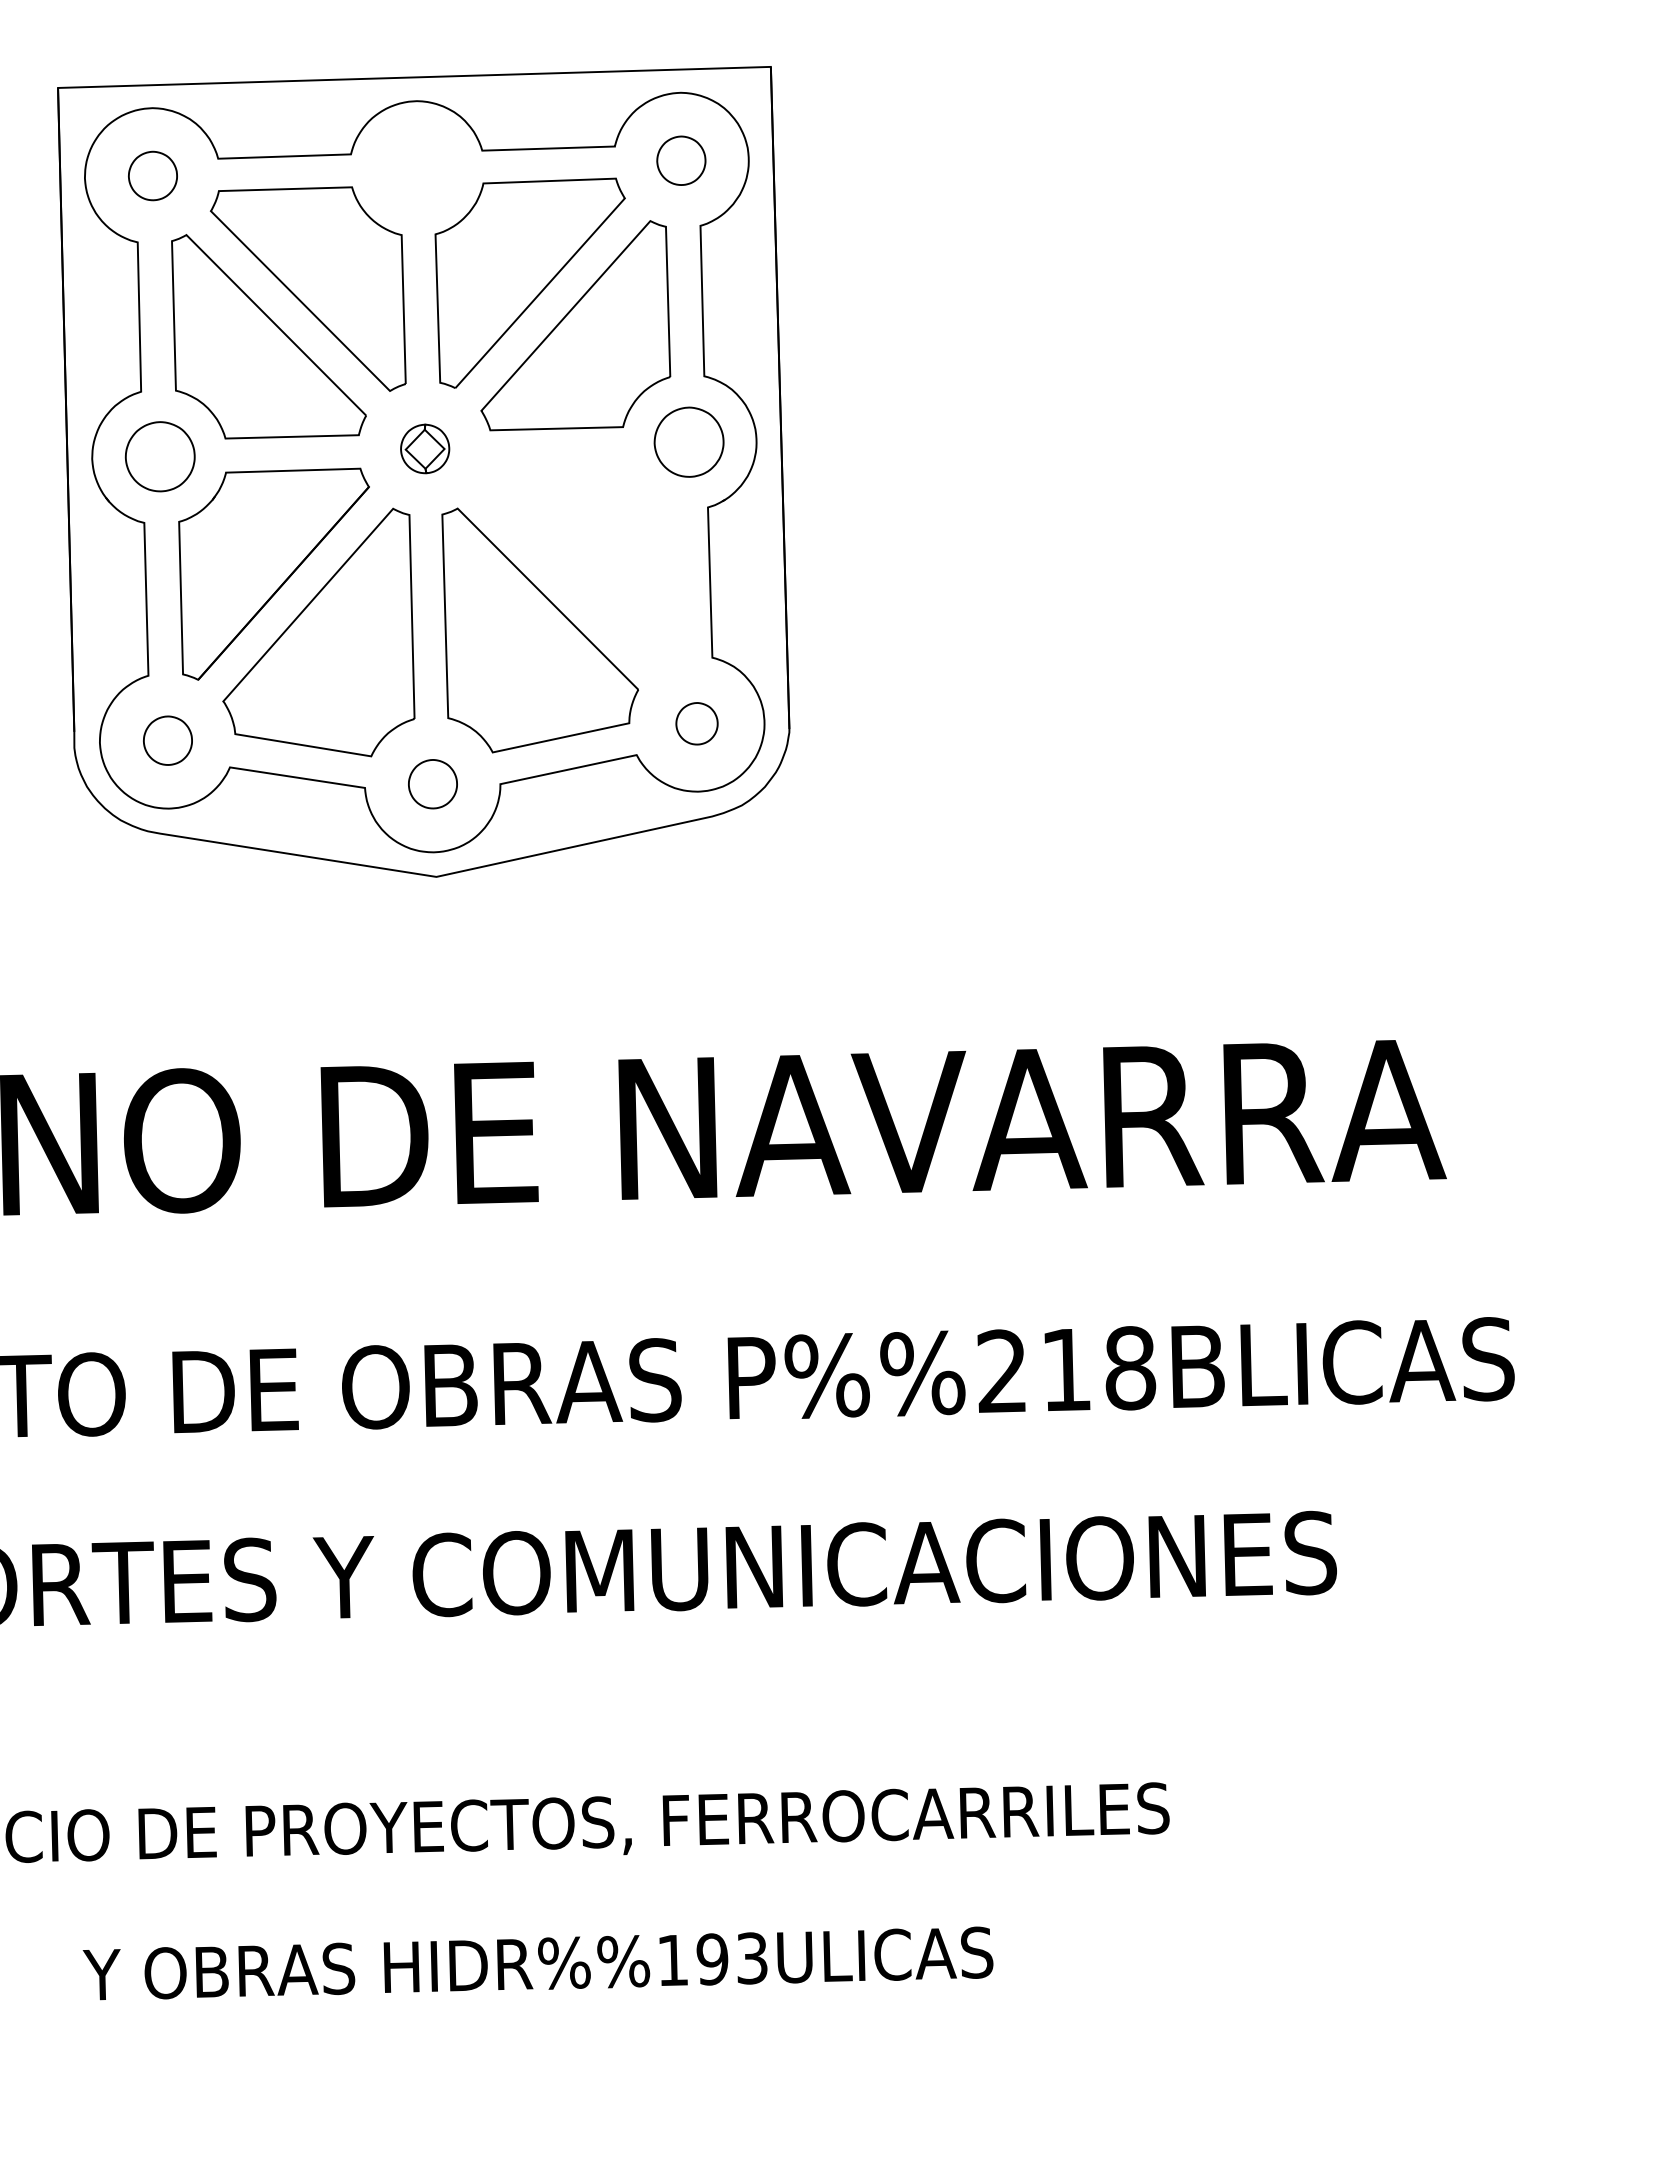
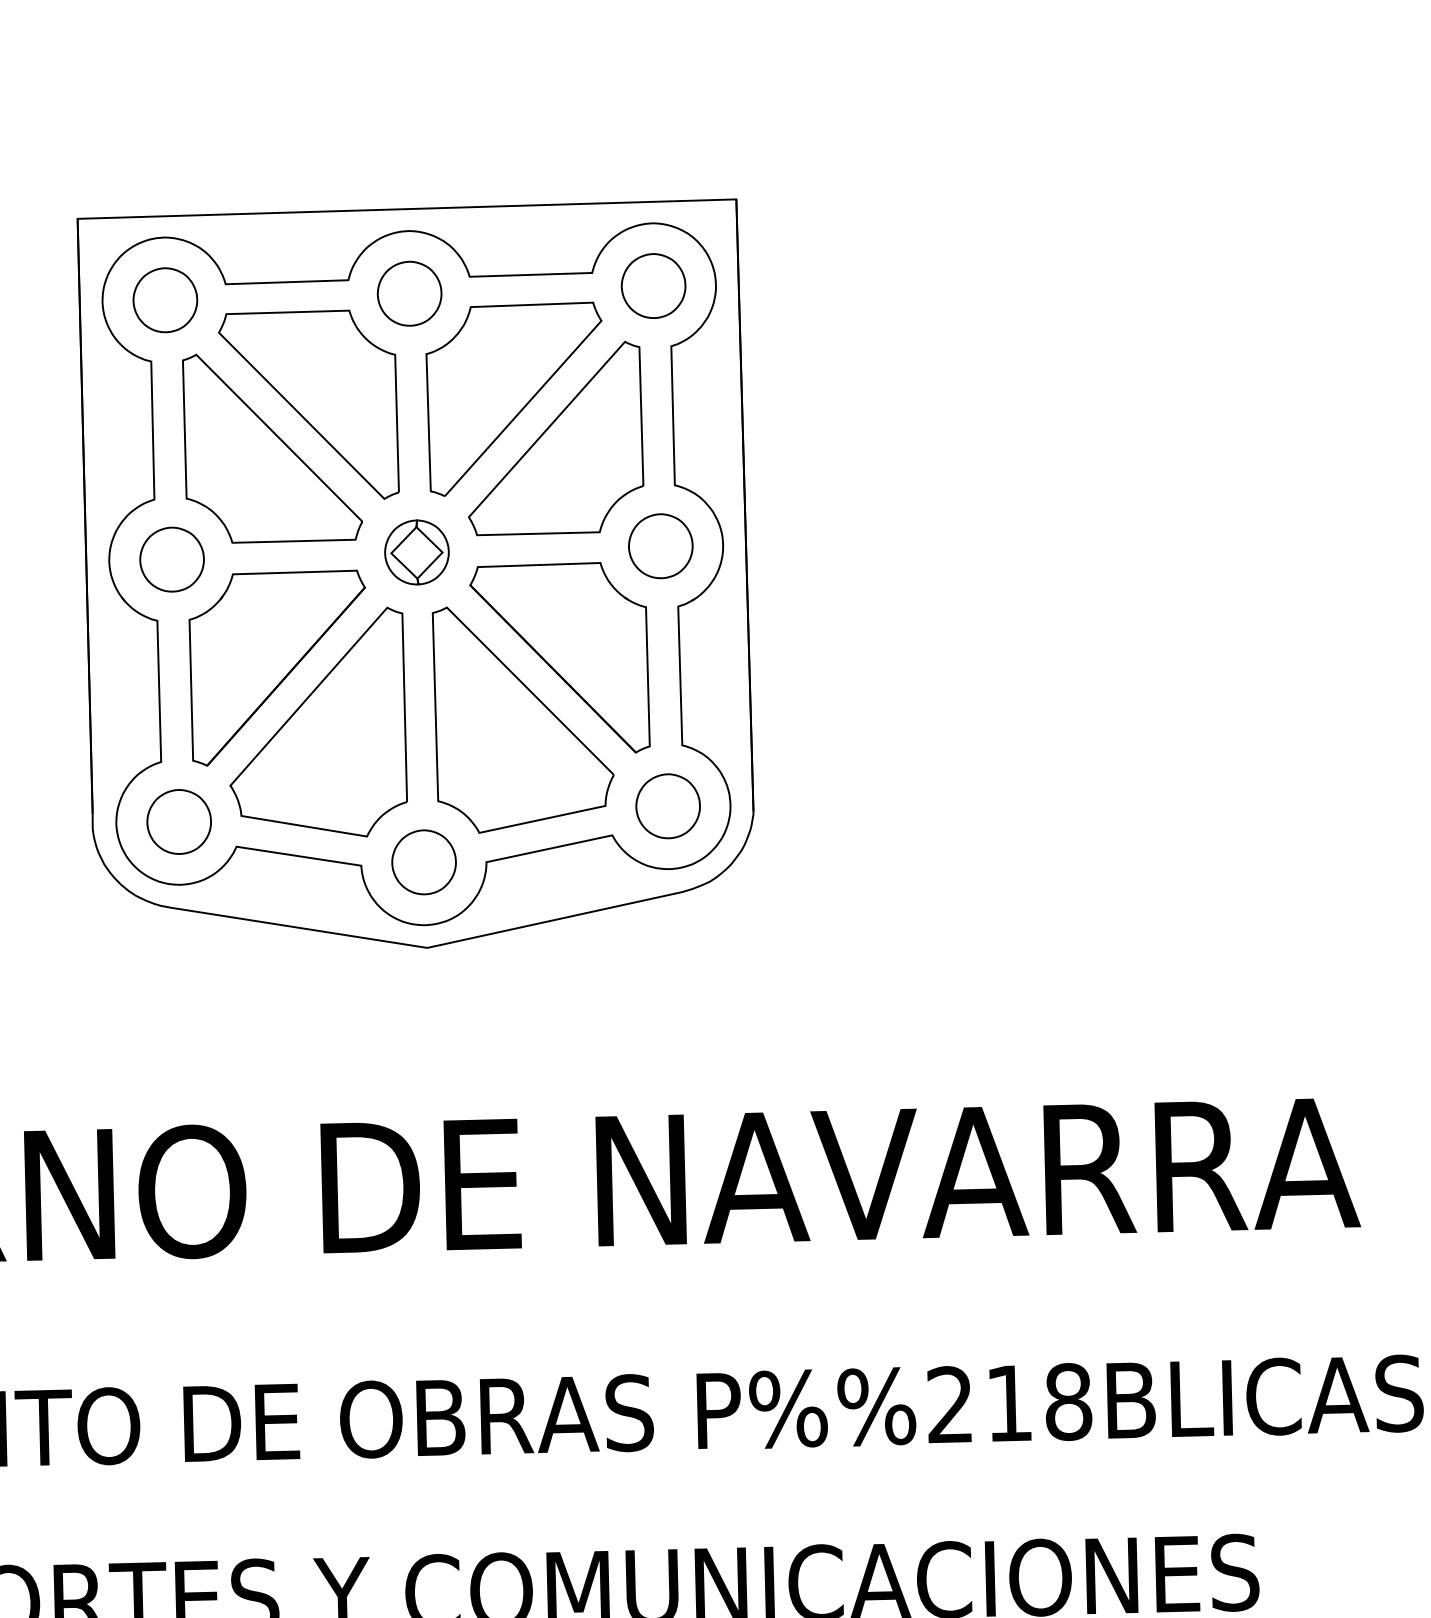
part: (681, 160) -> (653, 285), size x1.43
part: (417, 168) -> (409, 293), added
part: (152, 175) -> (164, 299), size x1.43
part: (424, 448) -> (416, 552), size x1.43
part: (579, 562) -> (559, 657), added
part: (696, 723) -> (667, 806), size x1.67
part: (167, 740) -> (178, 821), size x1.43
part: (432, 783) -> (423, 861), size x1.43

